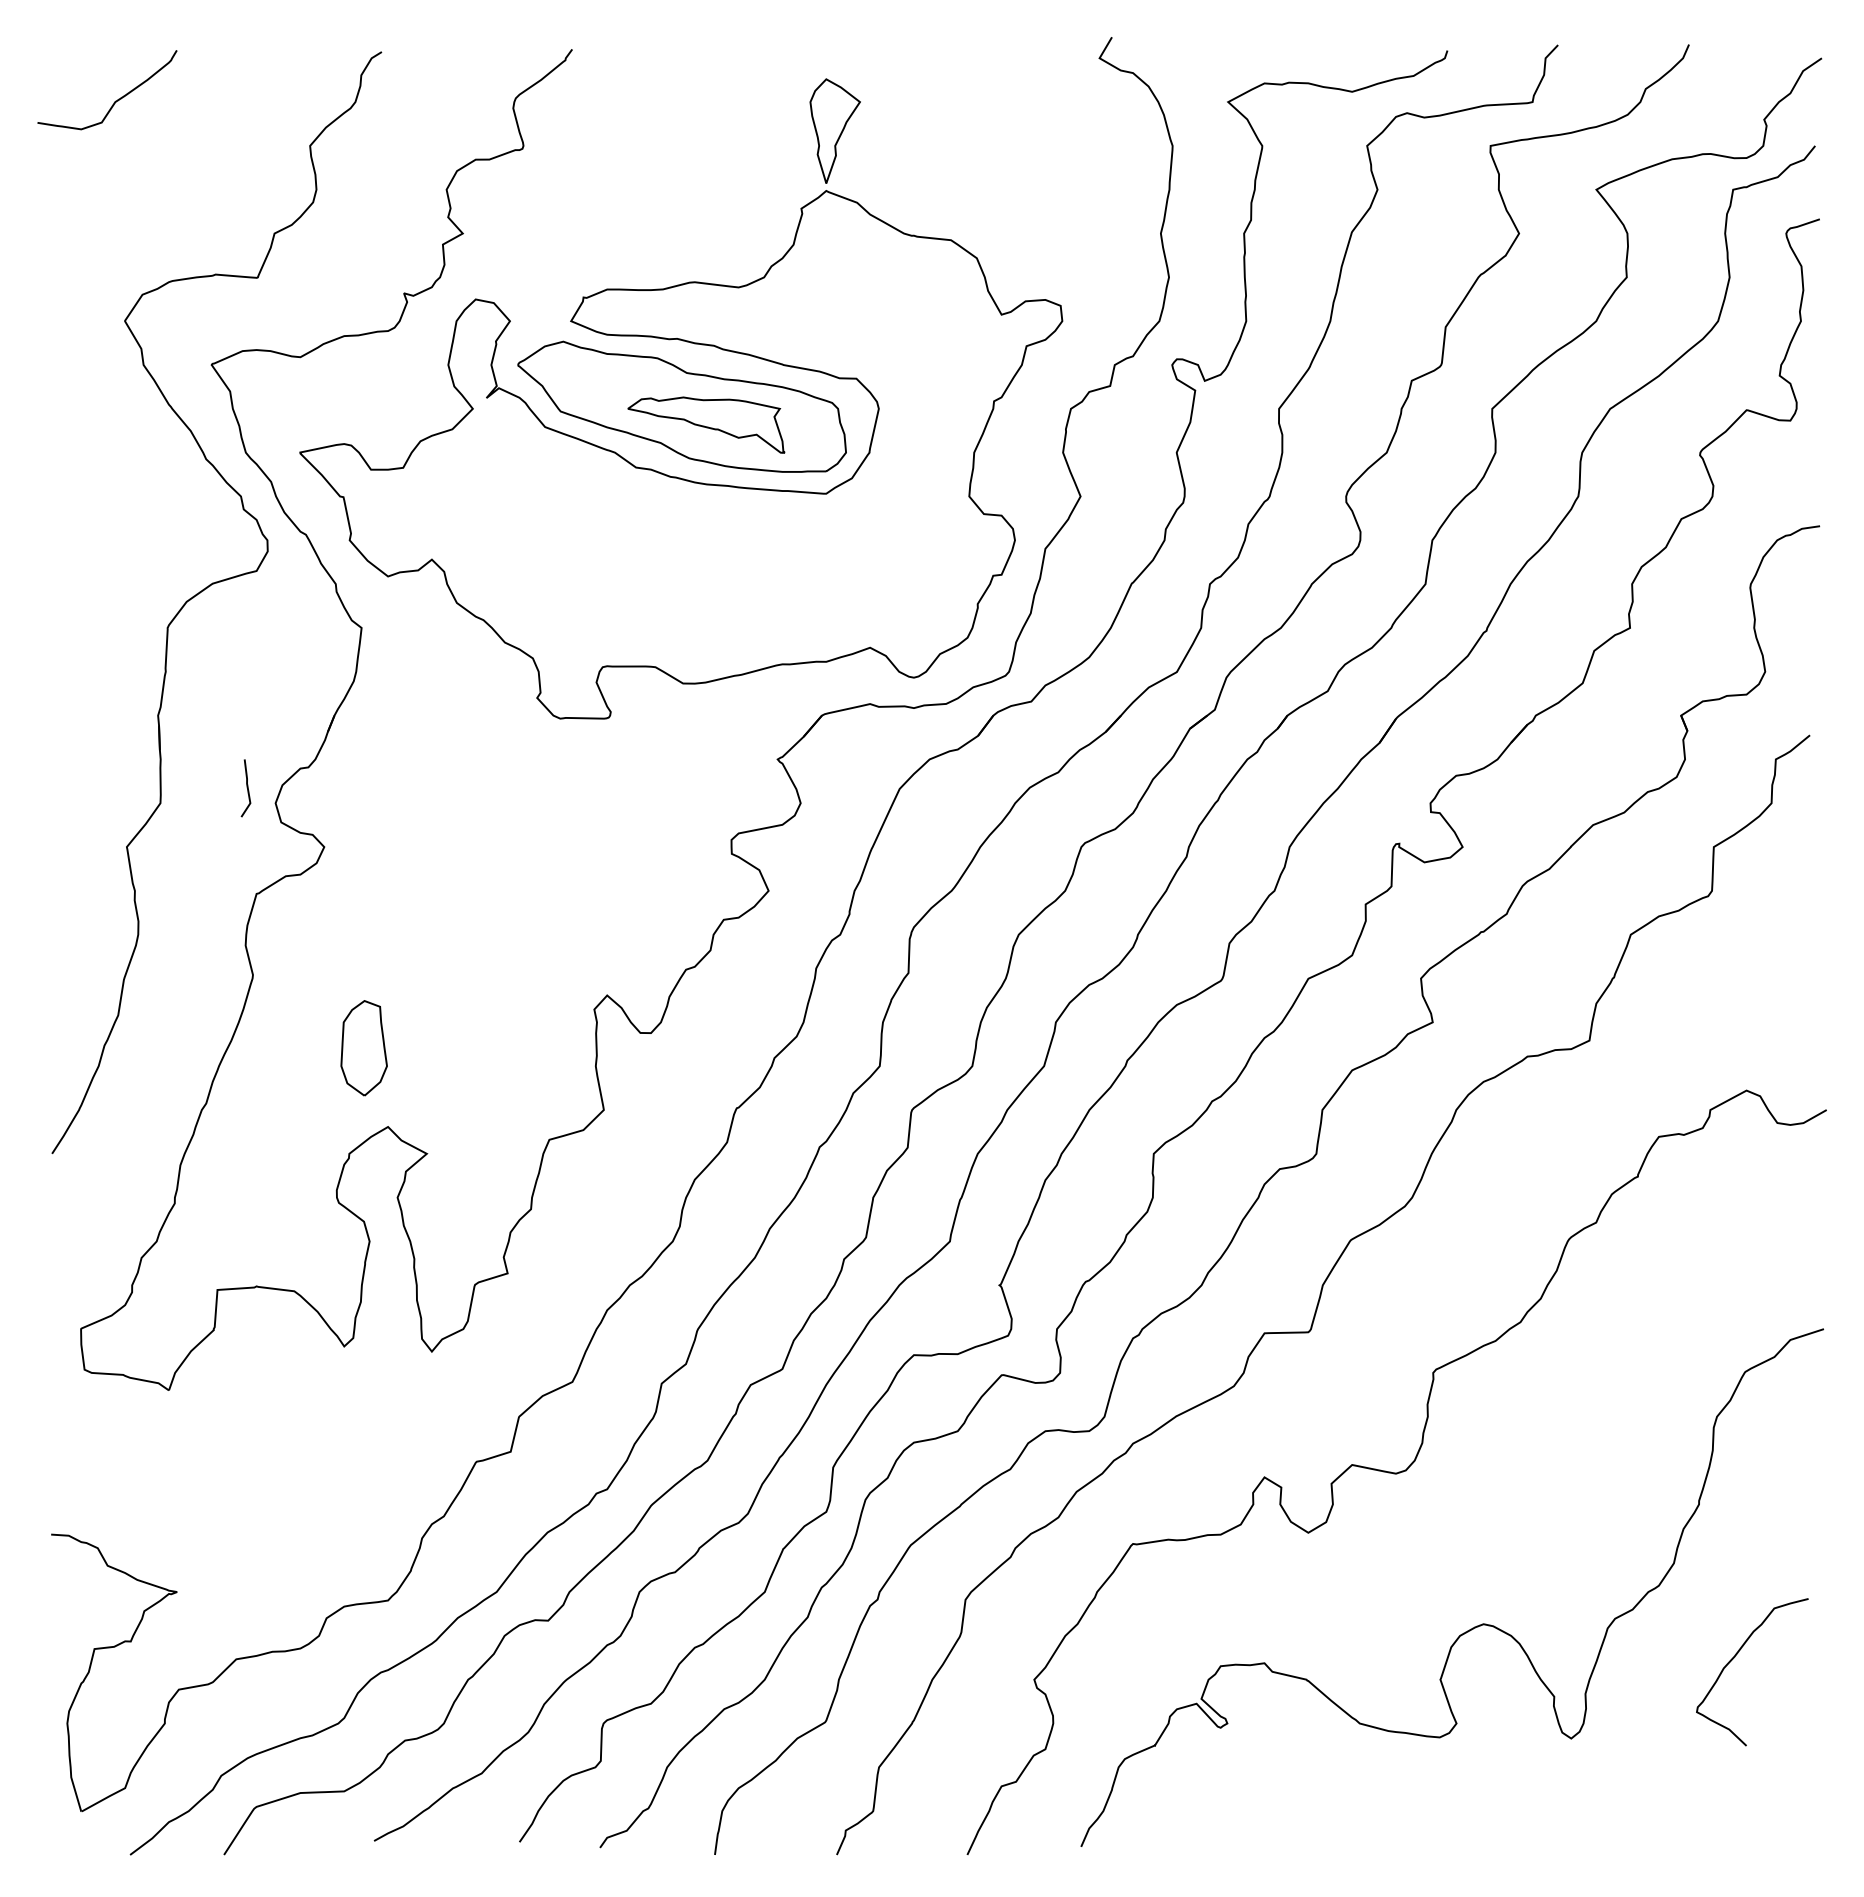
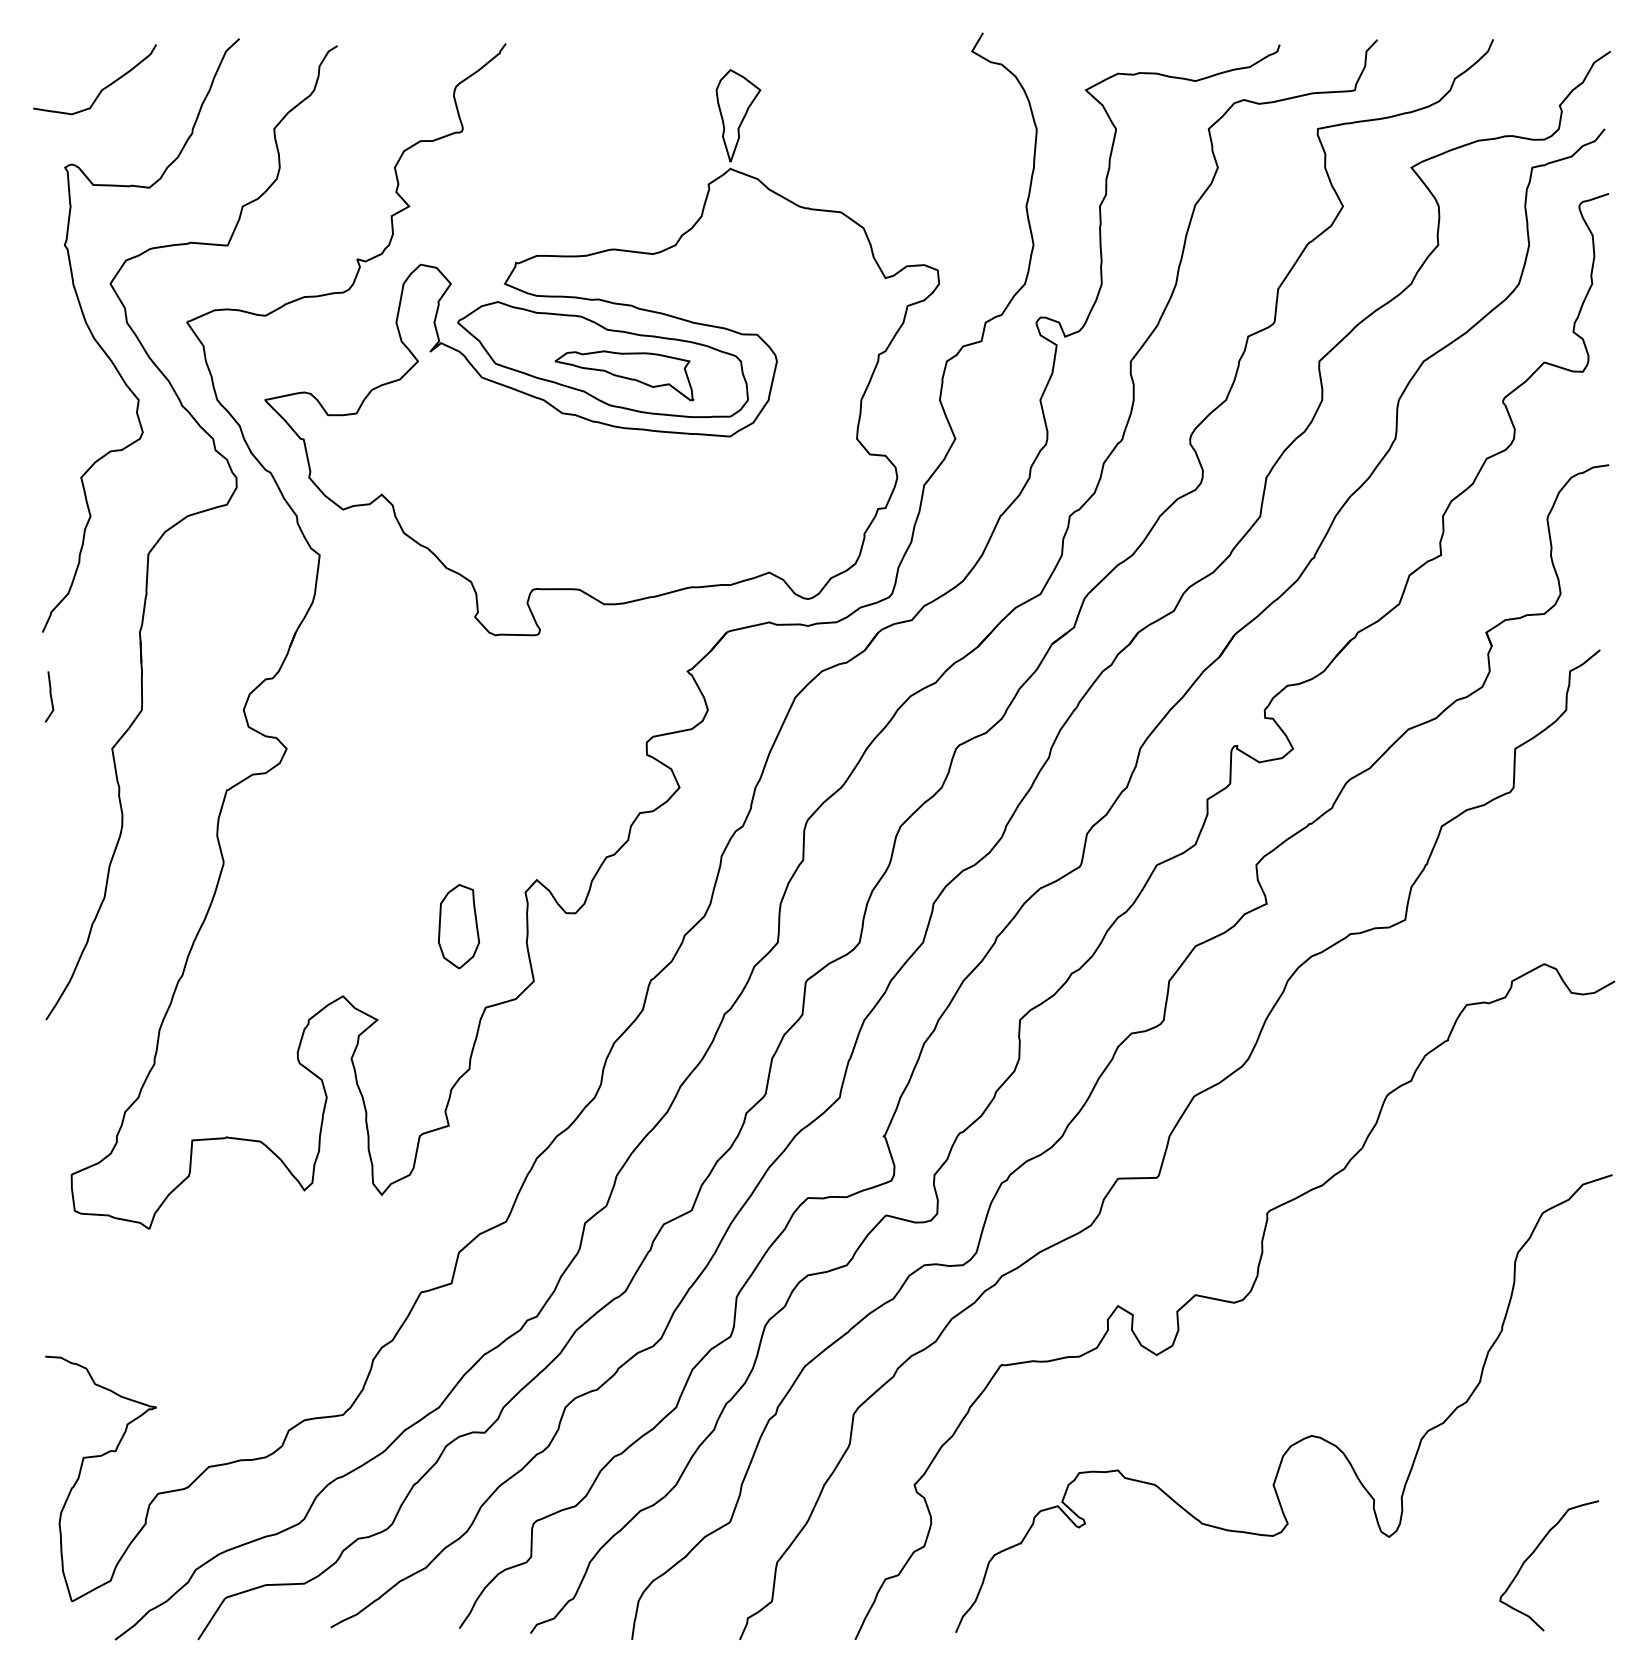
curve: (125, 405) -> (110, 358), added
line: (246, 787) -> (49, 696), moved
part: (363, 1048) -> (458, 926), moved
curve: (1735, 1657) -> (1534, 1552), moved

